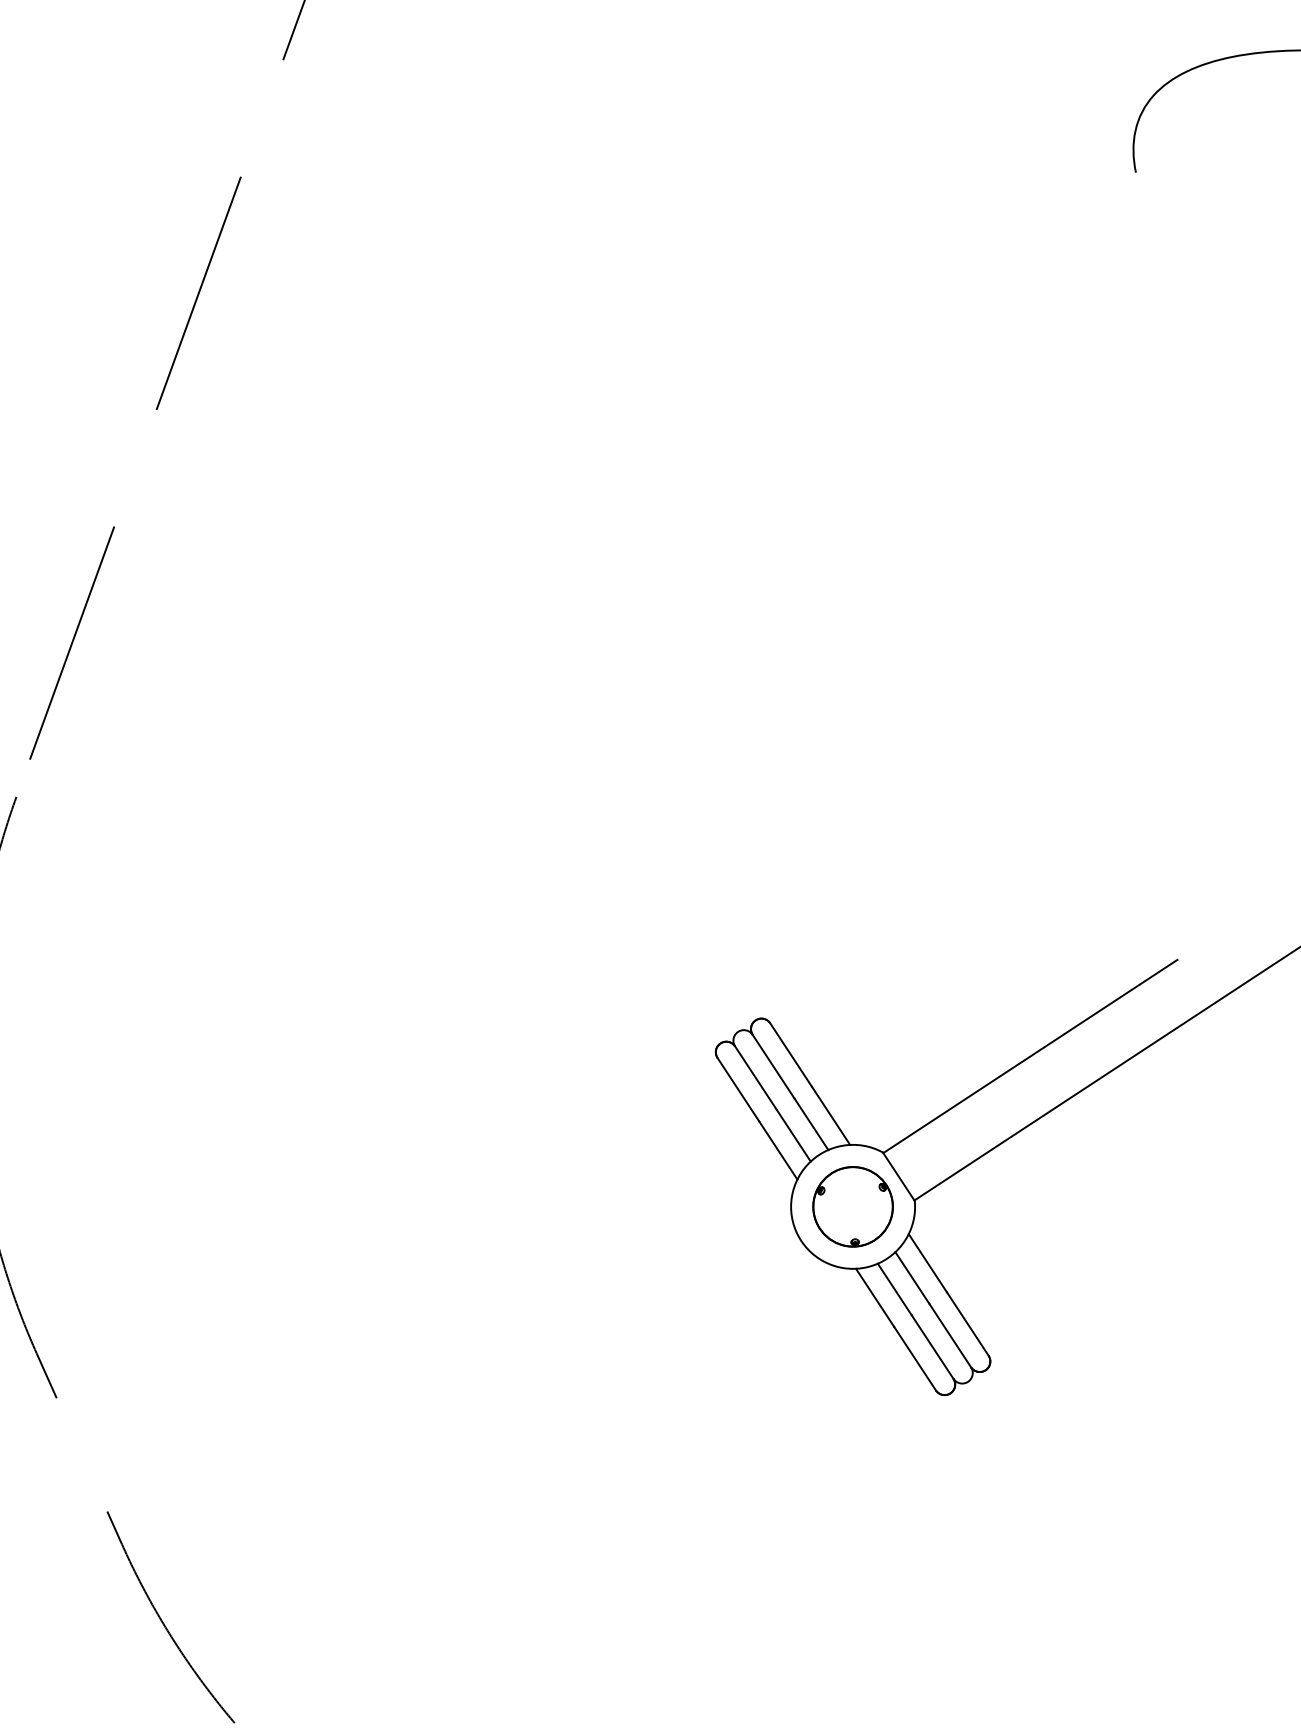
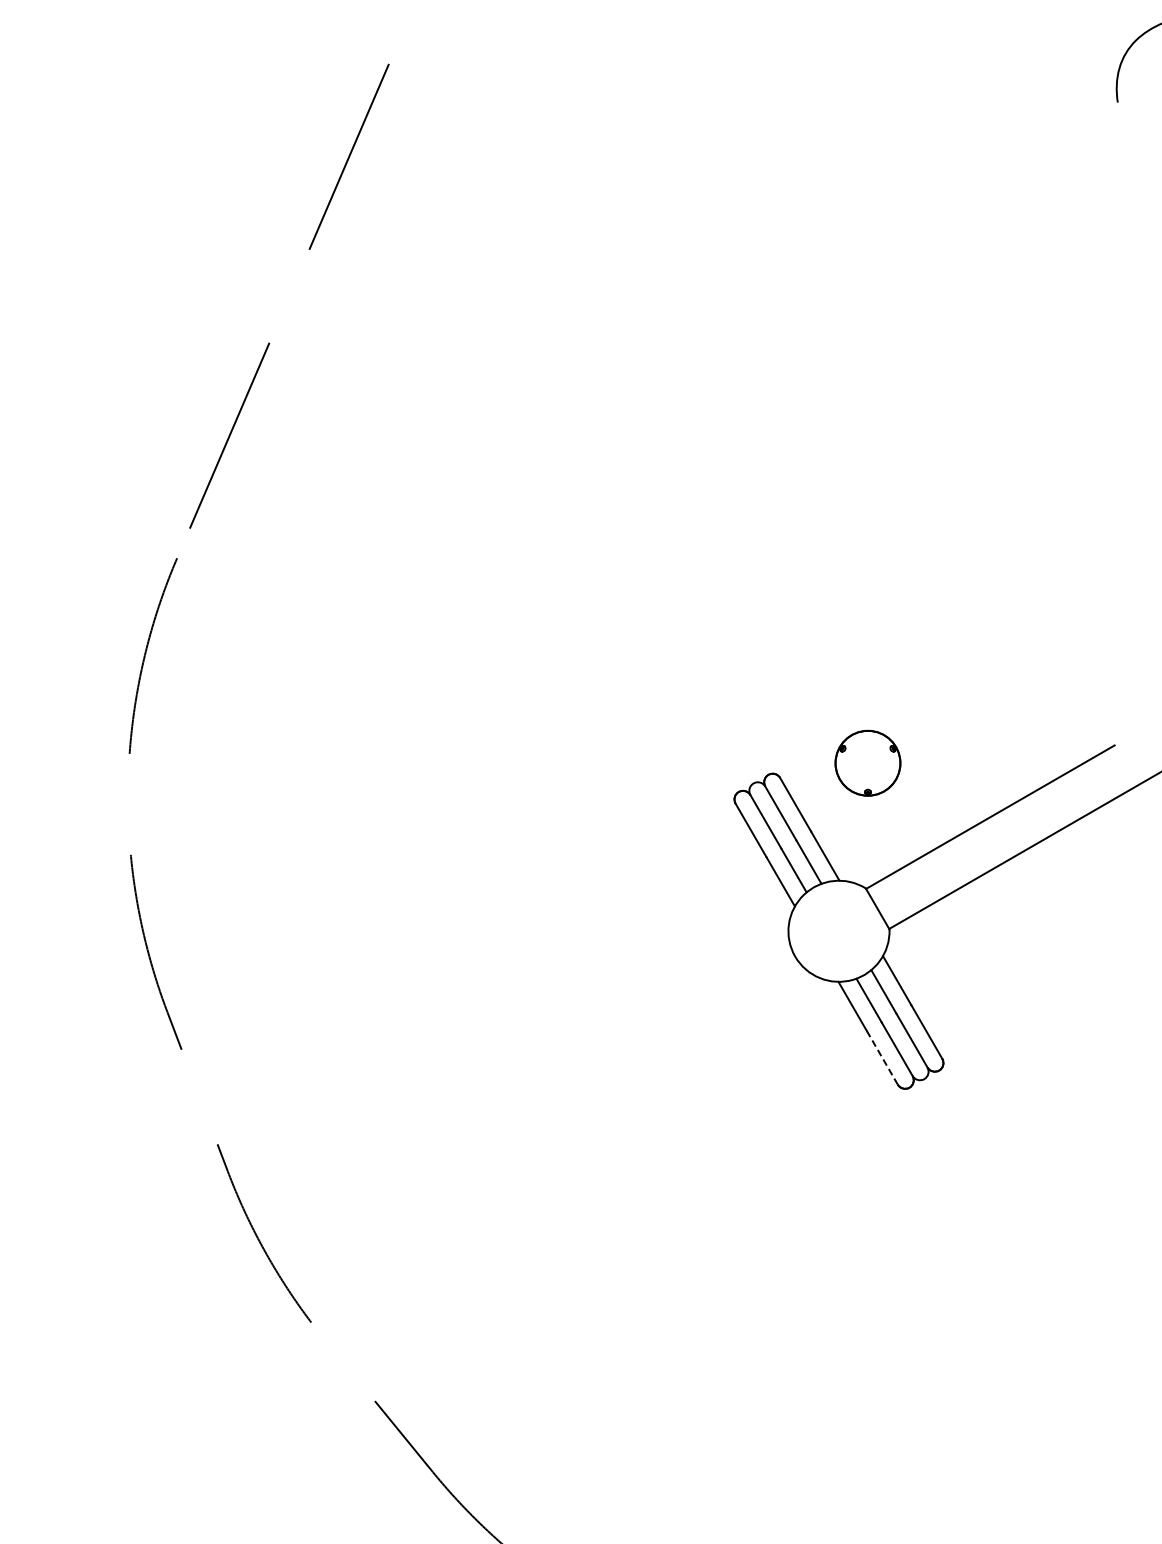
part: (852, 1205) -> (867, 762), moved
line: (915, 1358) -> (882, 1057), solid -> dashed

